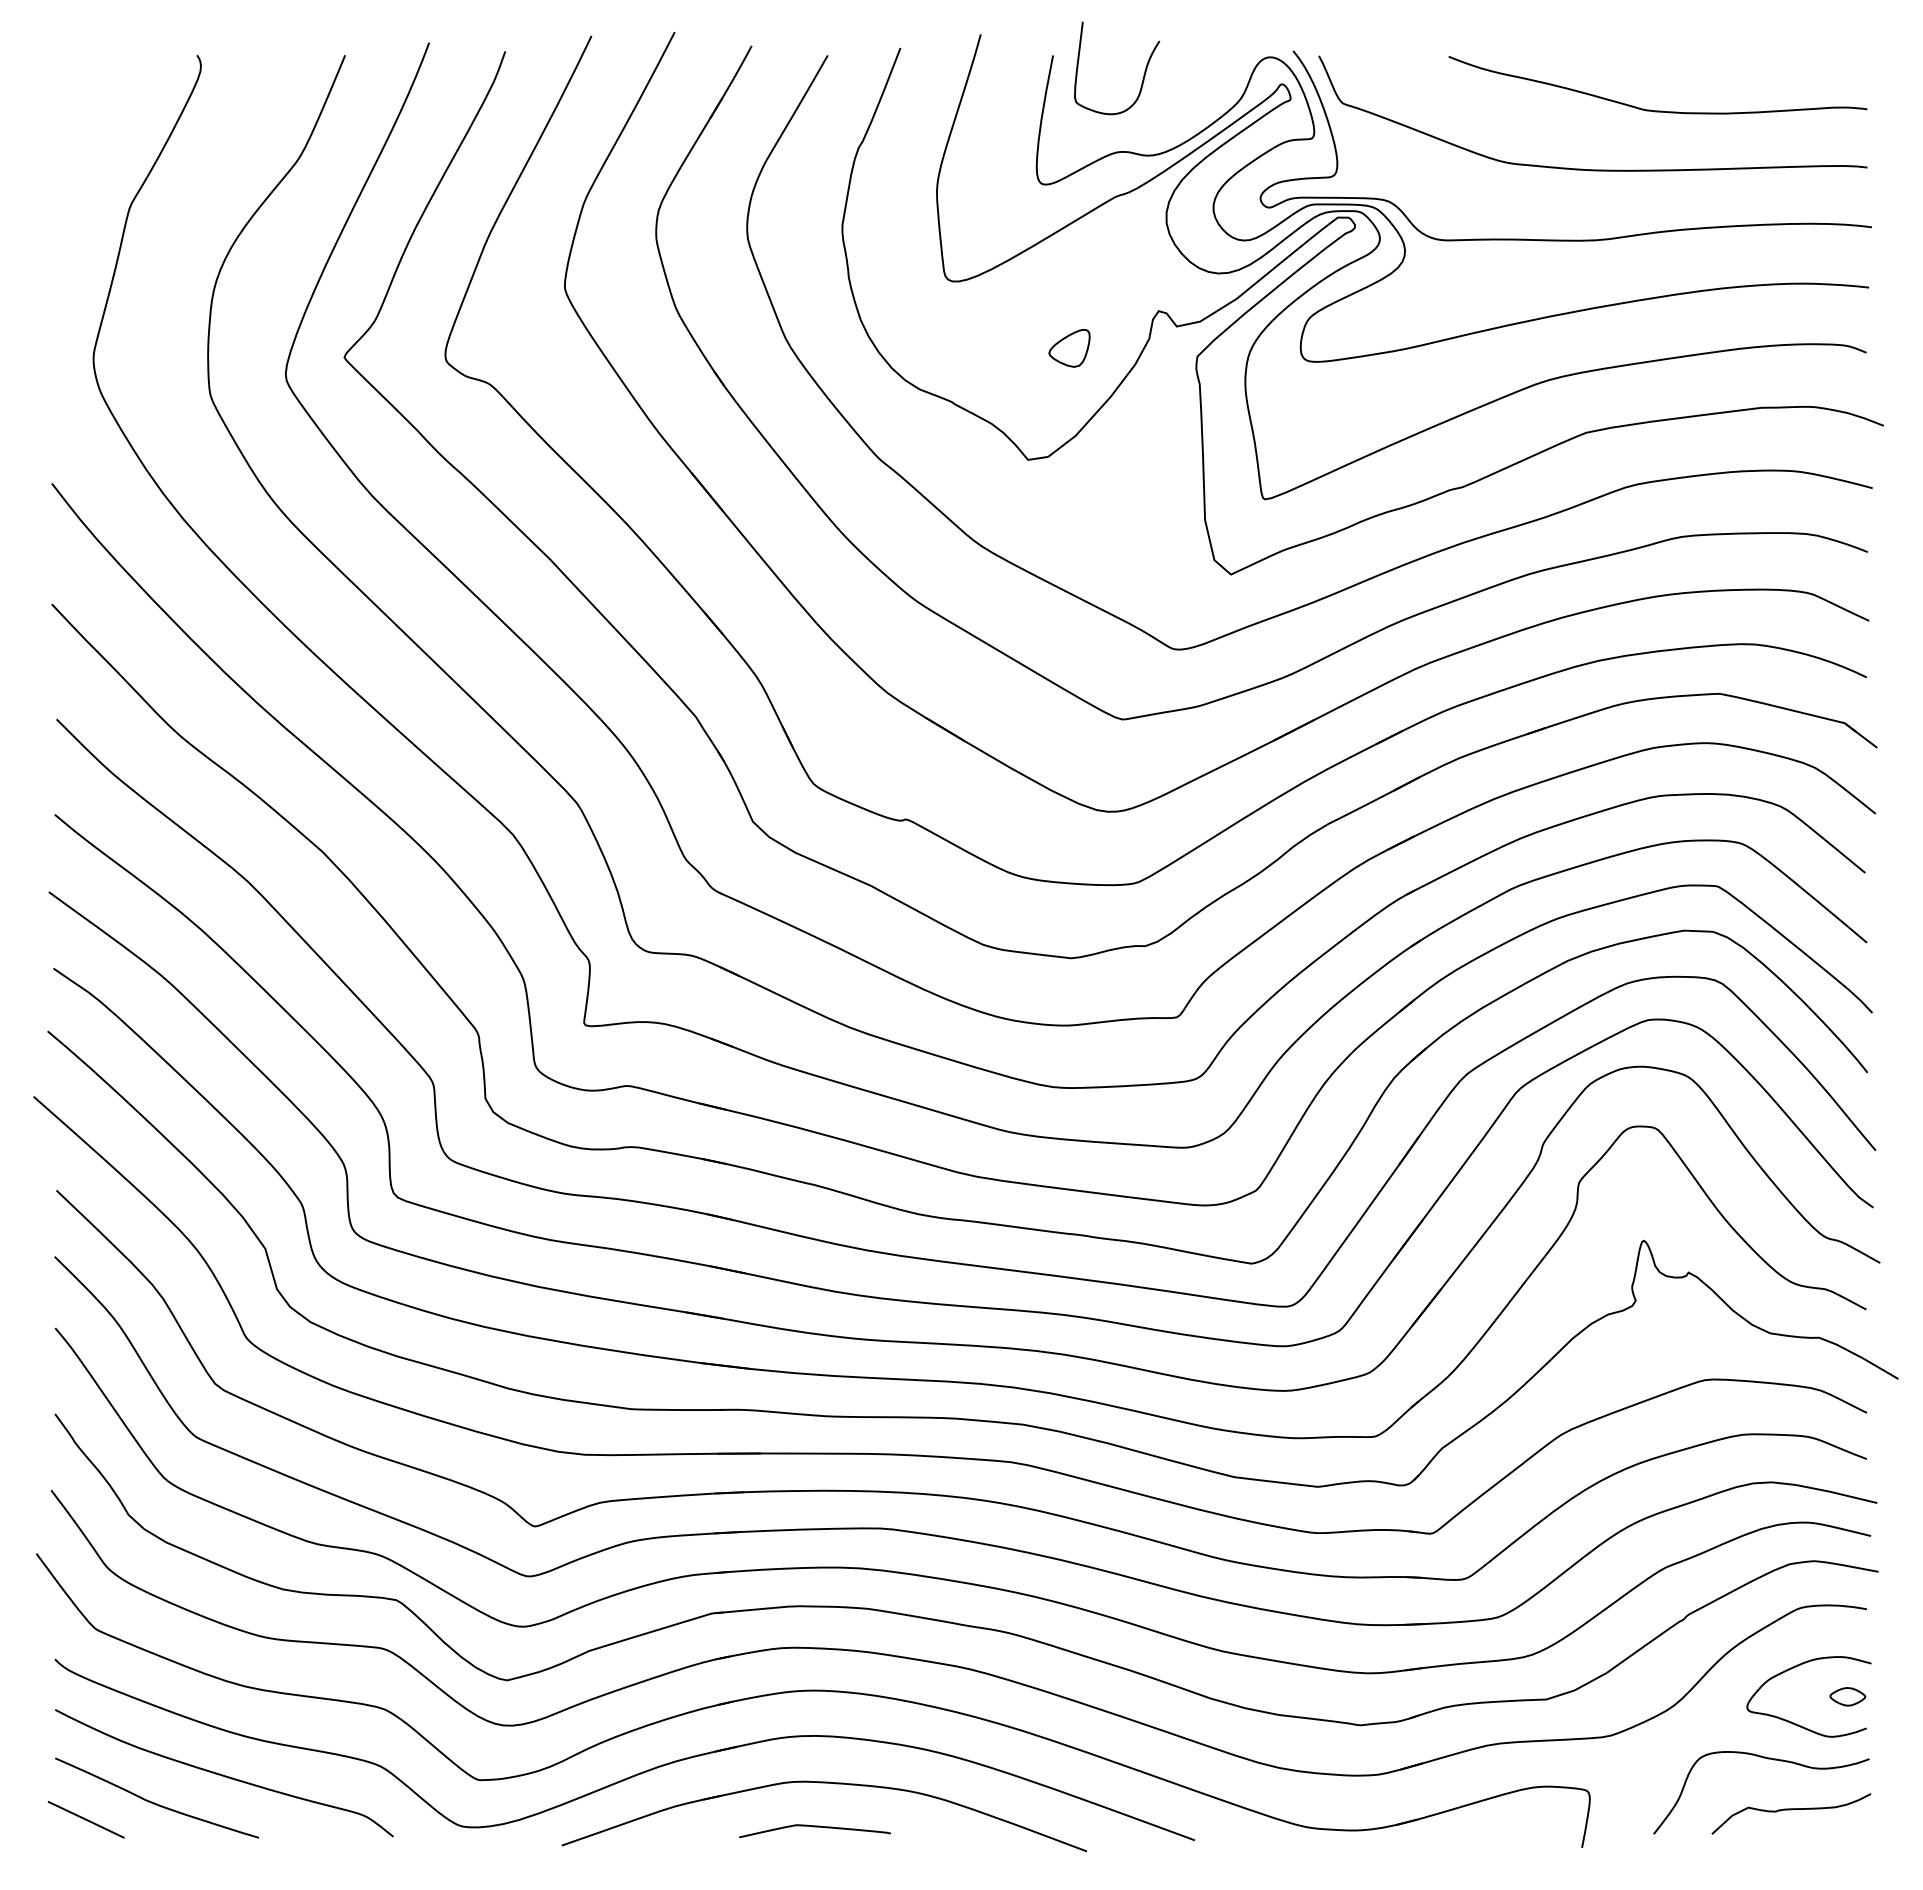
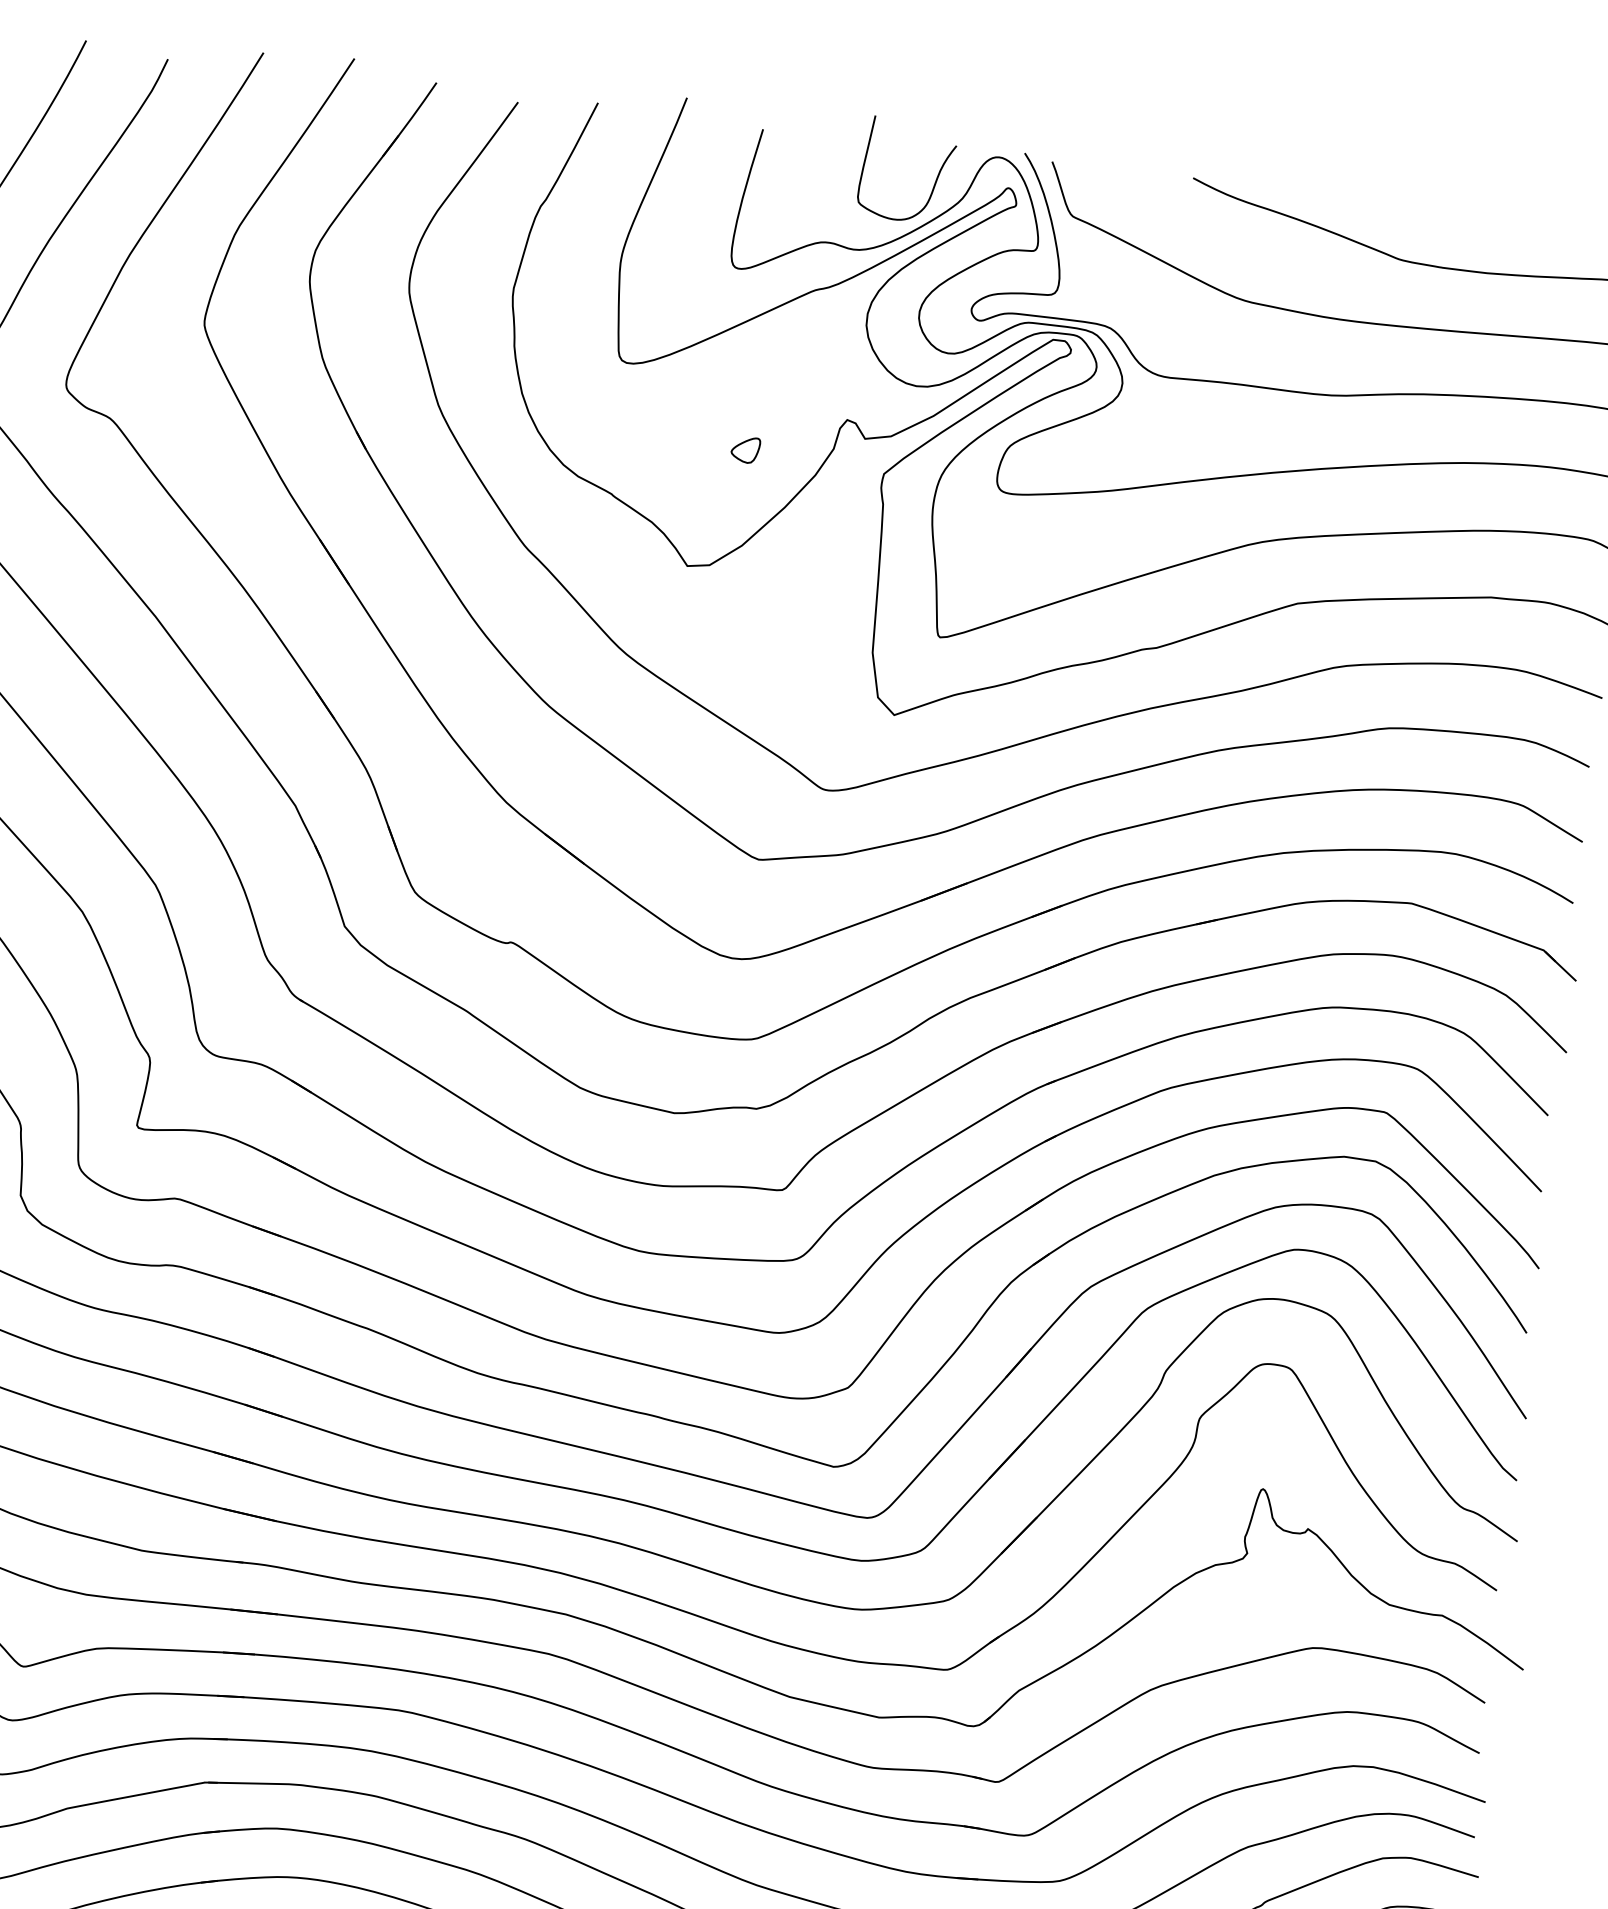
curve: (1143, 74) -> (935, 180), moved
part: (1068, 348) -> (744, 449), size x0.62

